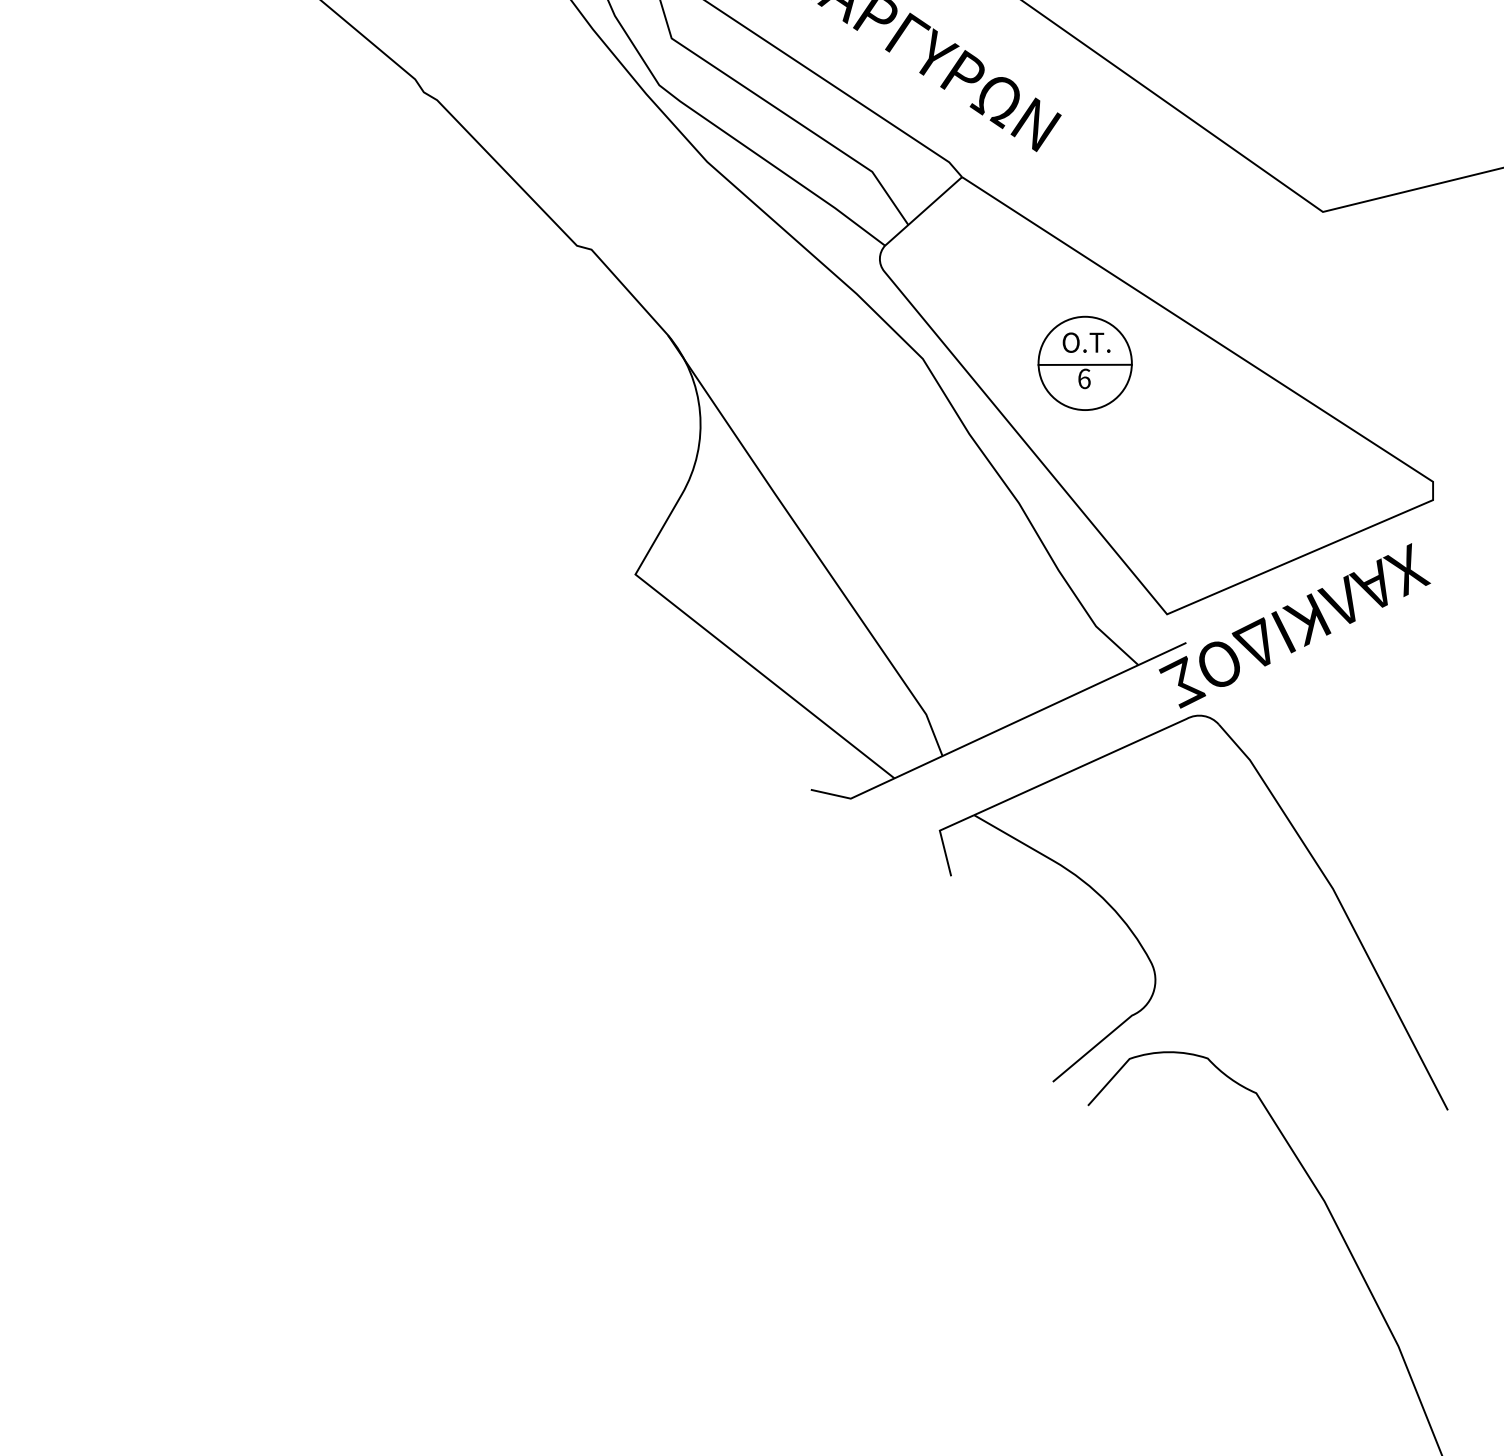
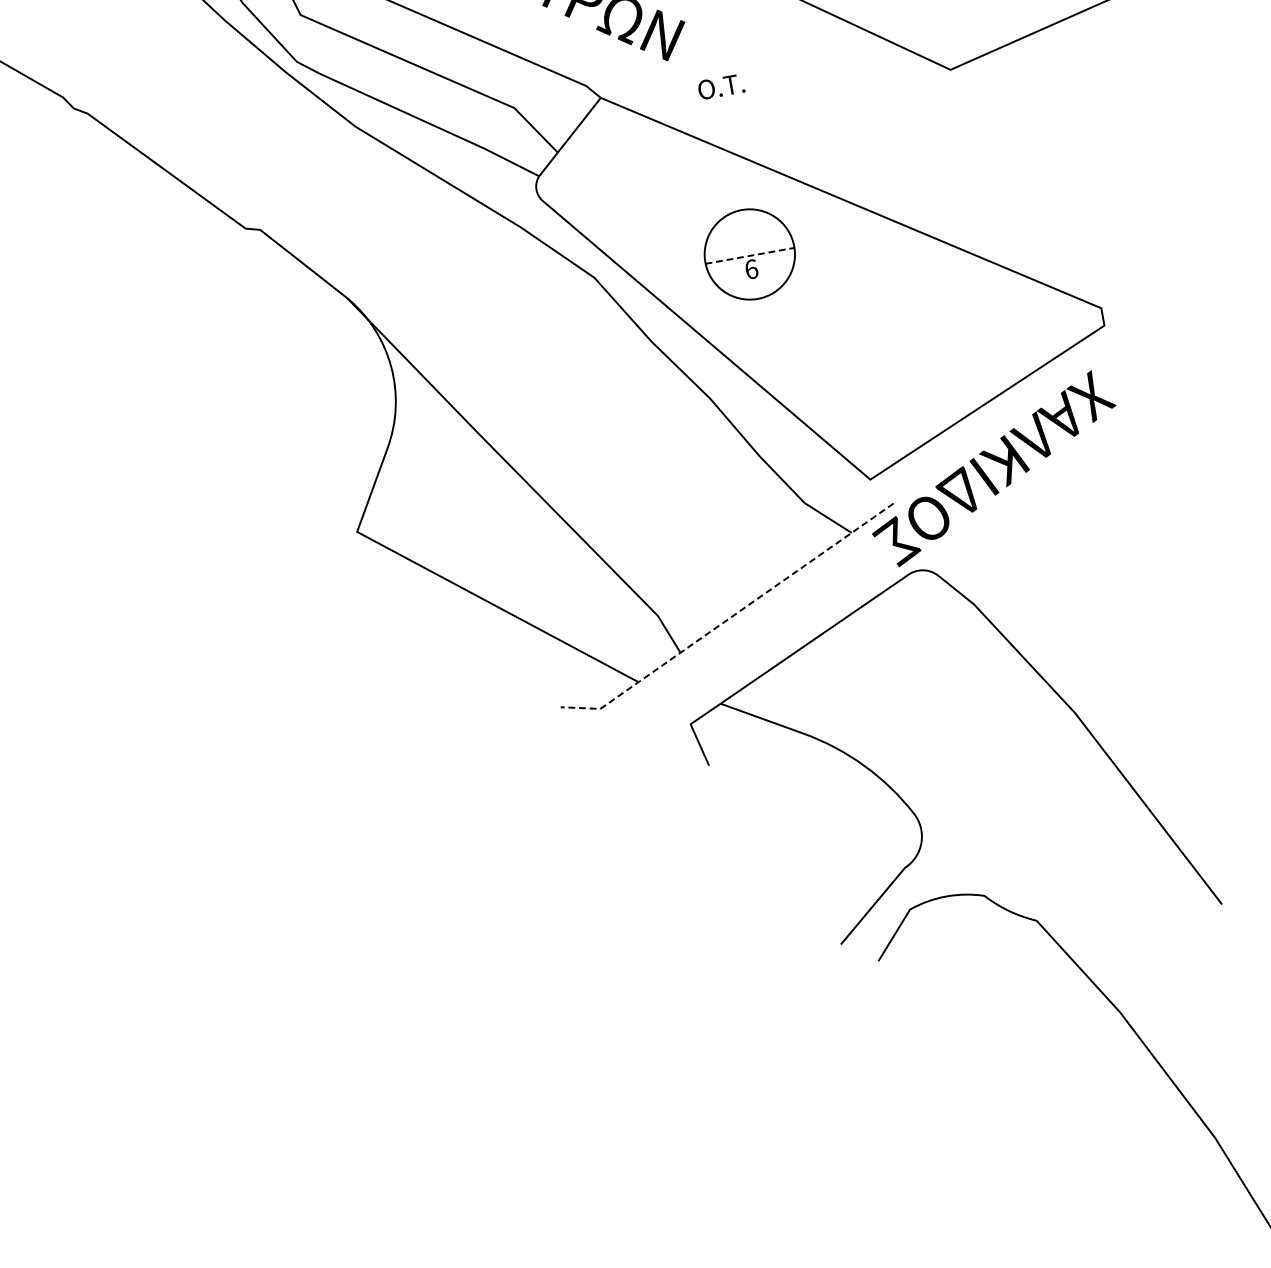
text: (1086, 342) -> (721, 86), moved
line: (1085, 364) -> (750, 255), solid -> dashed
line: (999, 729) -> (730, 617), solid -> dashed

